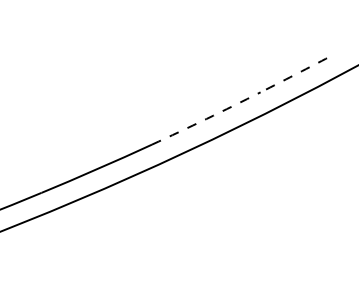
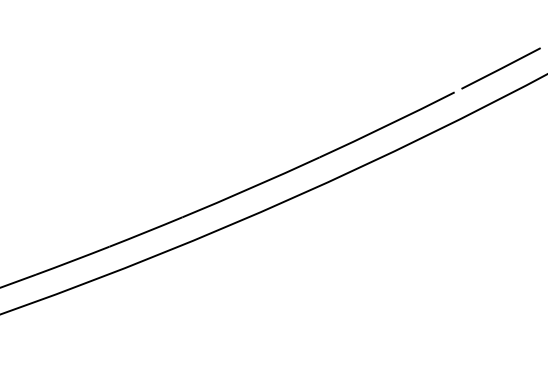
arc: (298, 73) -> (501, 68), dashed -> solid
arc: (206, 119) -> (387, 125), dashed -> solid

